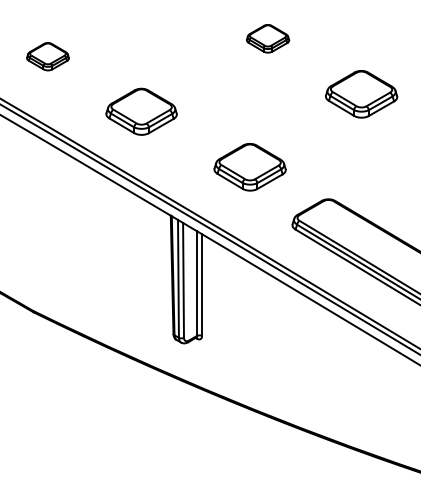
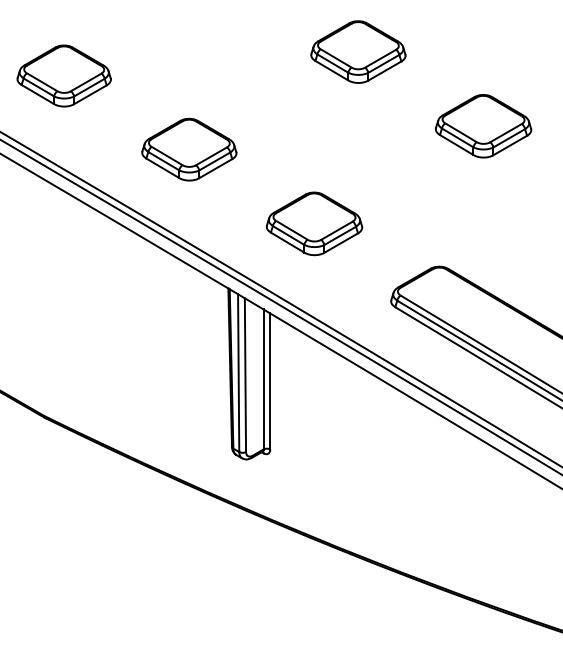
part: (268, 38) -> (358, 51), size x1.67
part: (47, 56) -> (63, 75), size x1.67
part: (250, 166) -> (314, 223), moved

